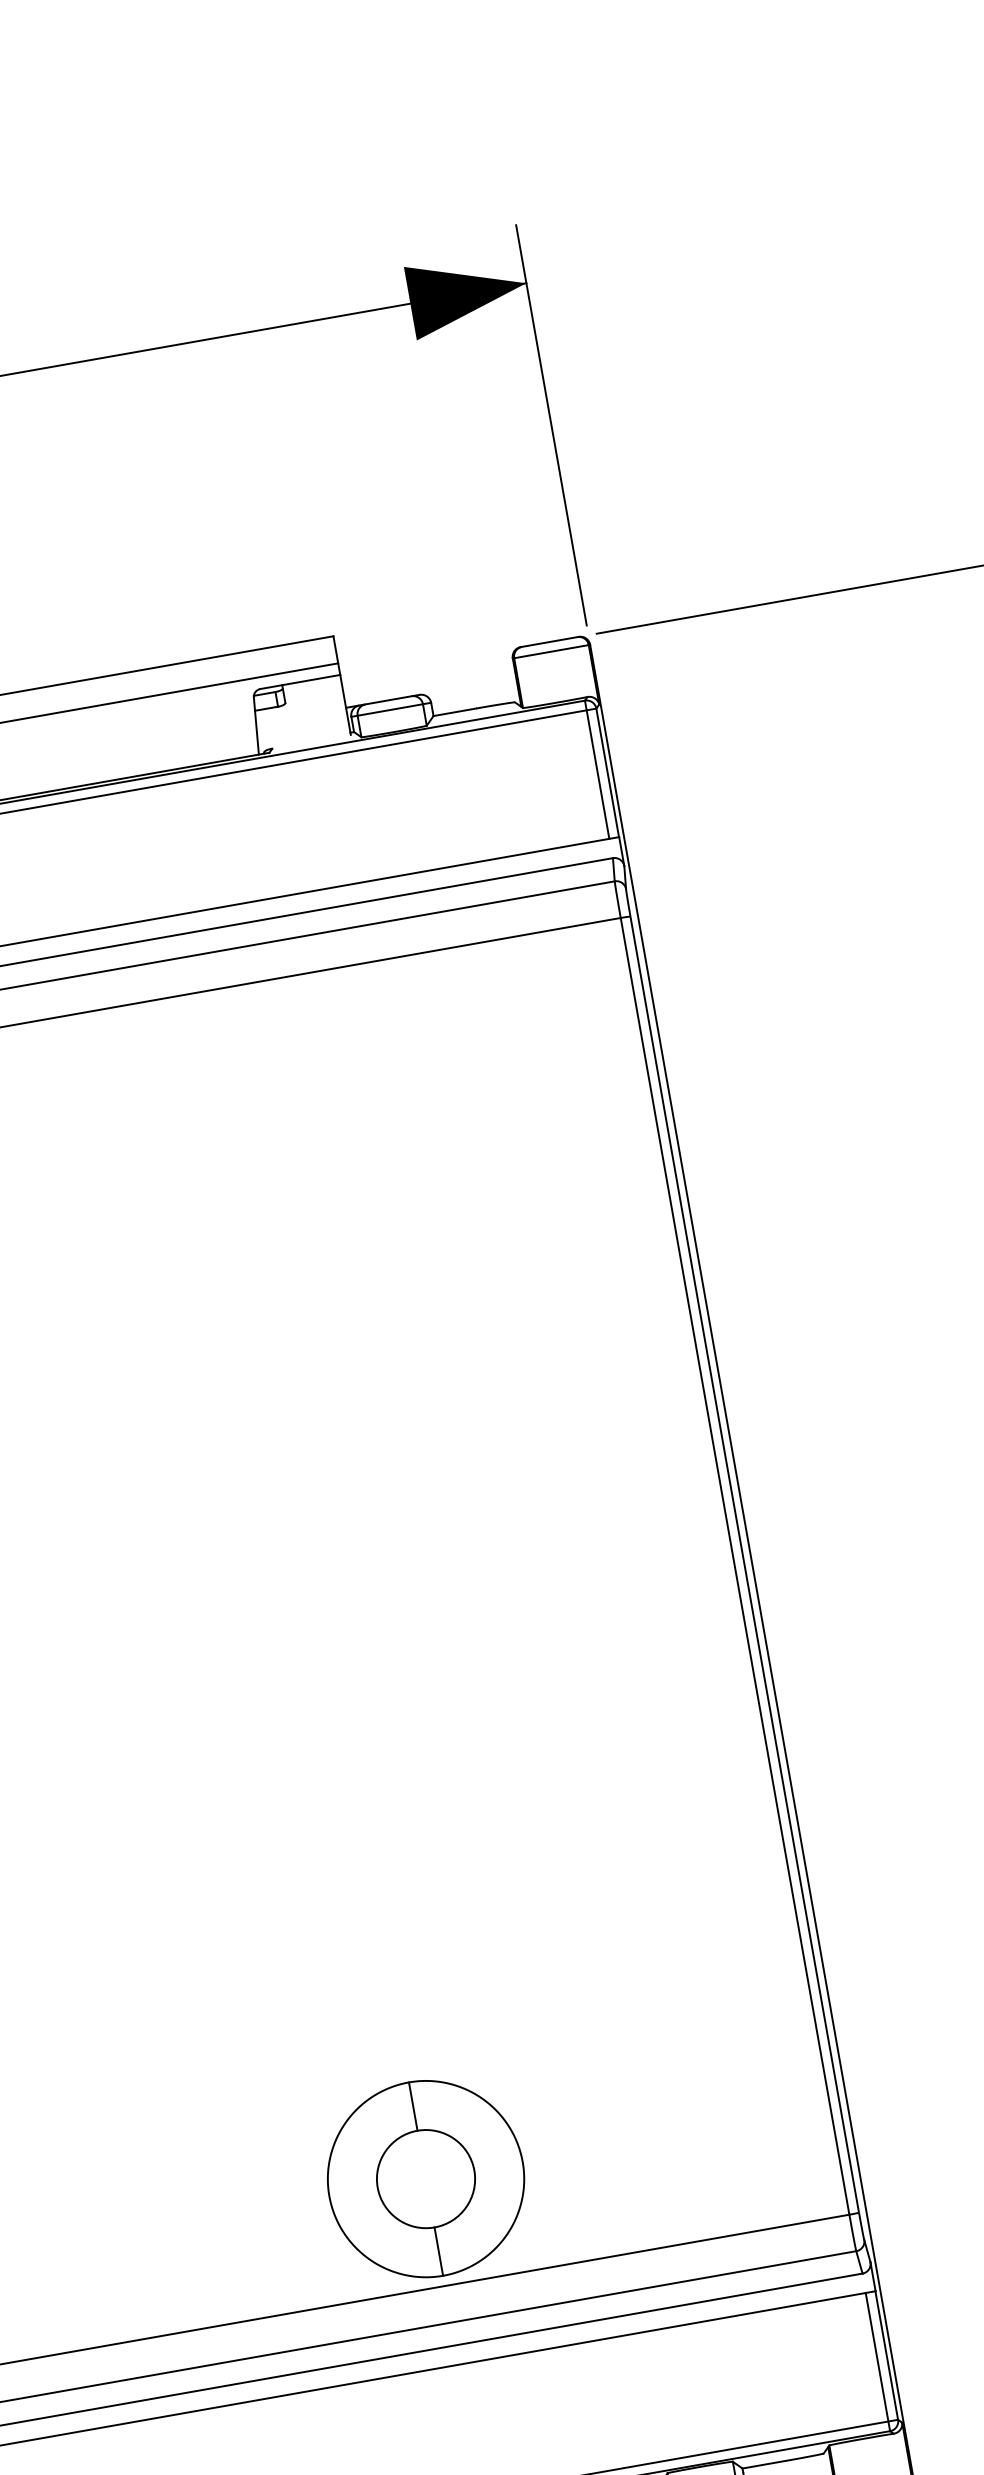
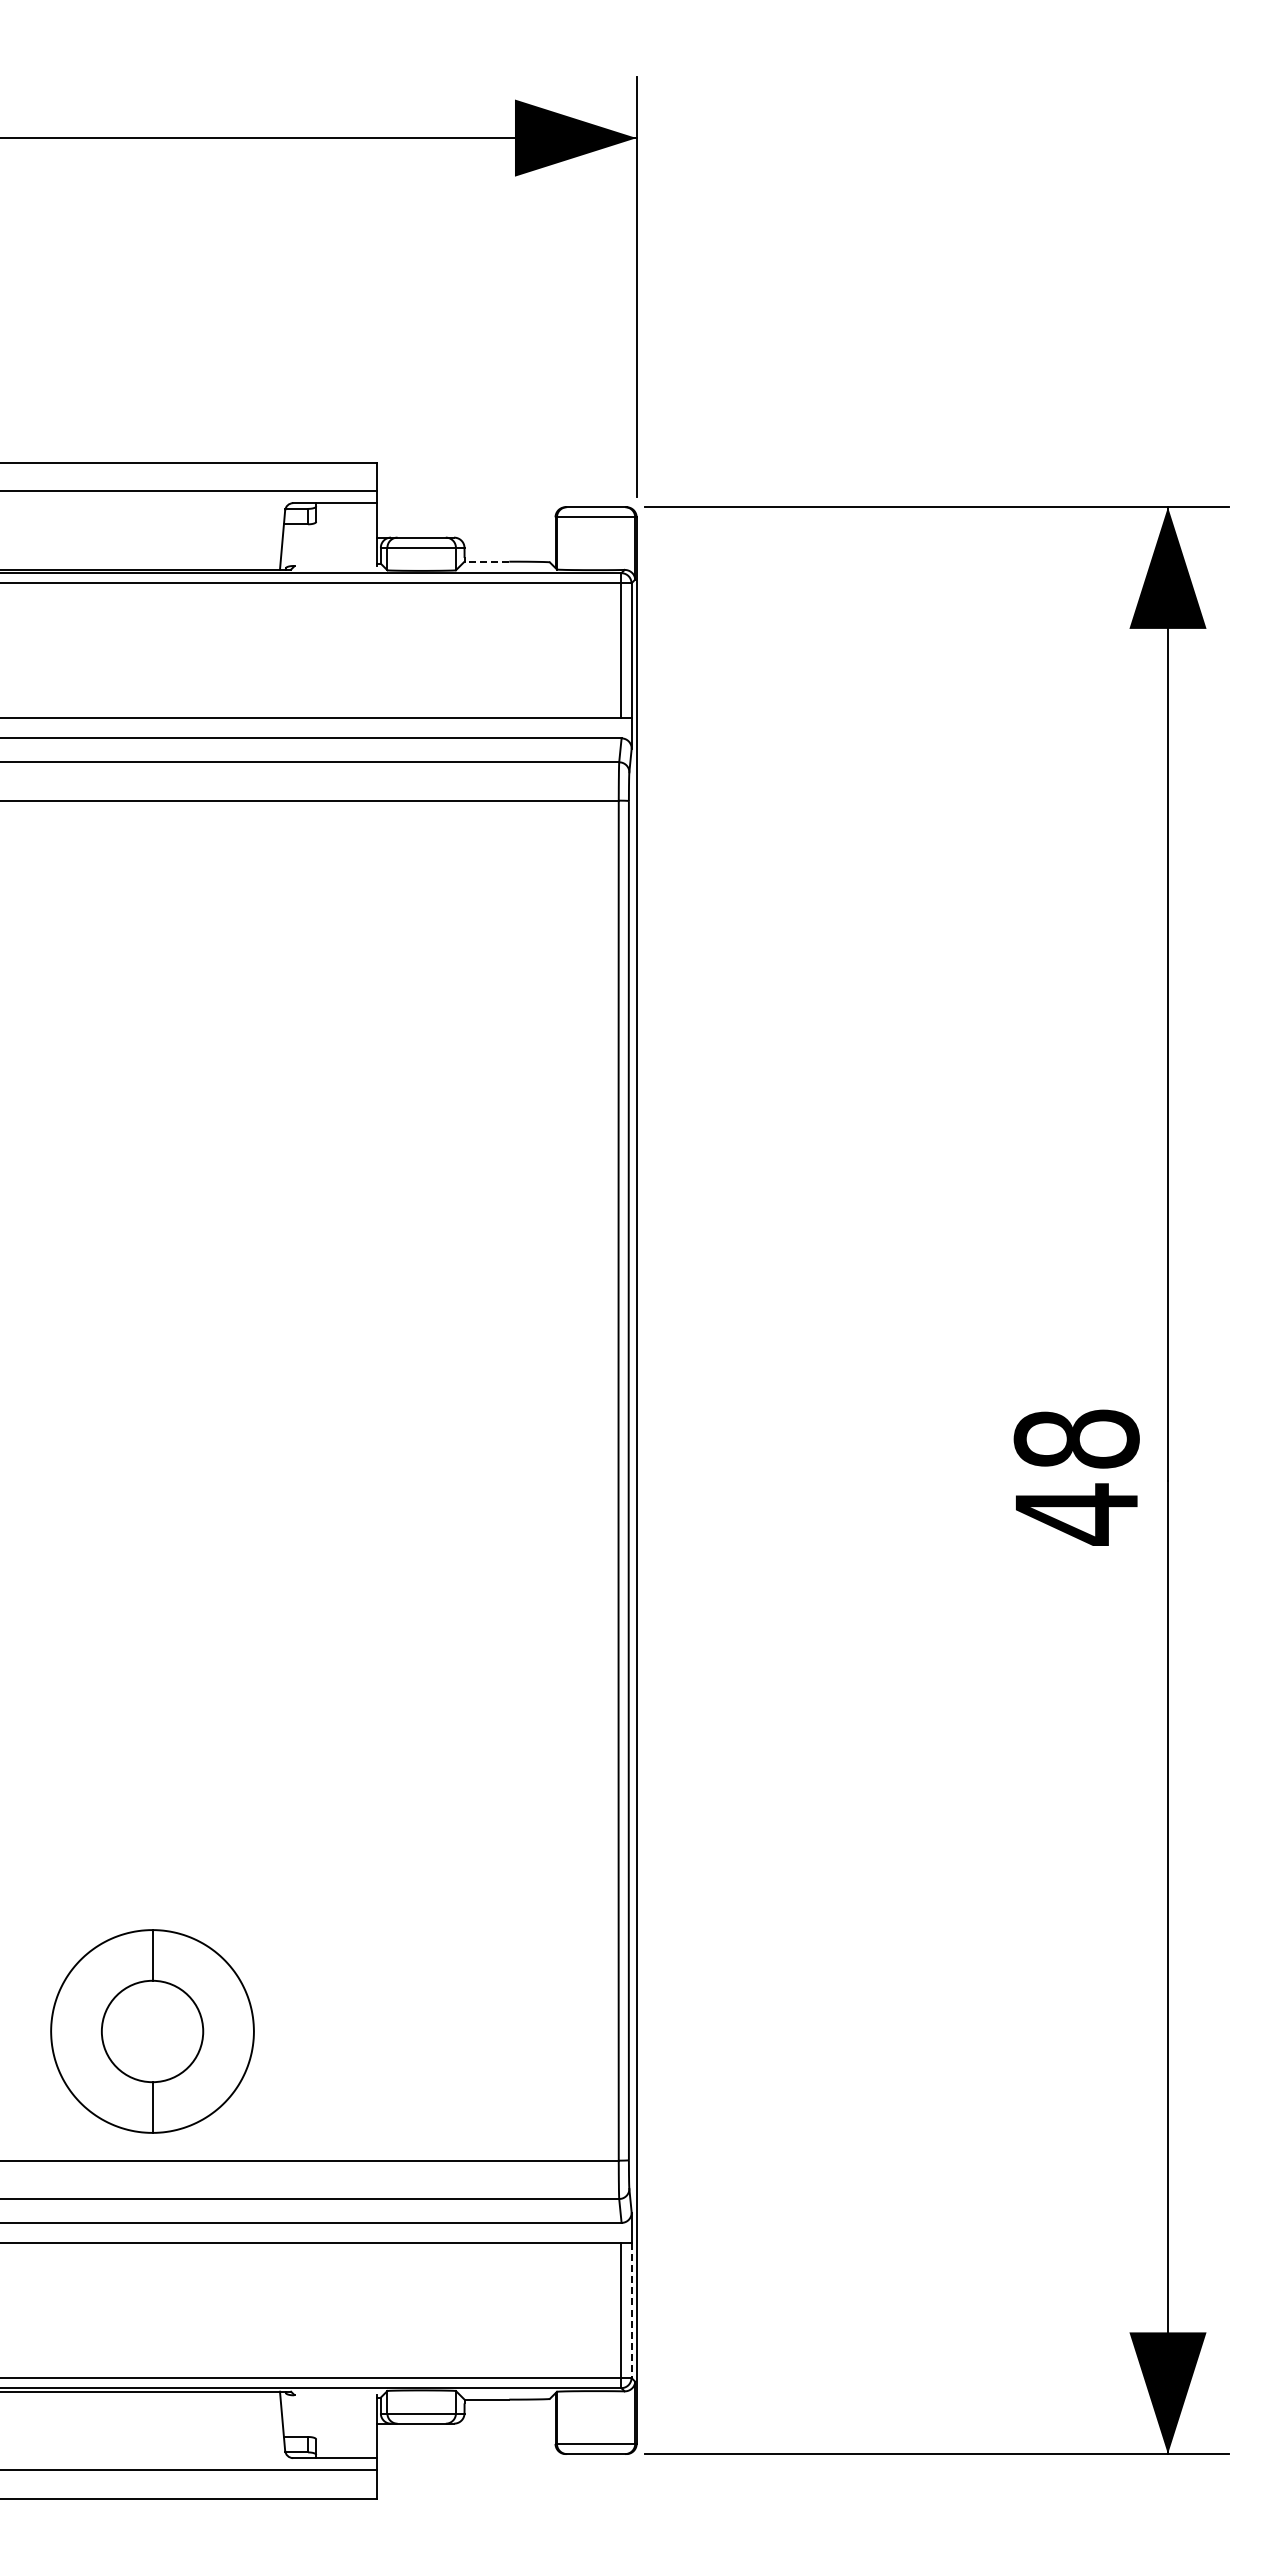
line: (454, 712) -> (486, 561), solid -> dashed
part: (426, 2179) -> (152, 2031), moved
line: (886, 2356) -> (631, 2311), solid -> dashed

